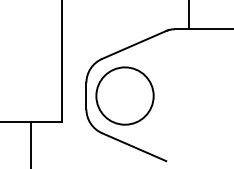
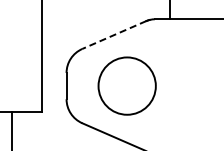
line: (134, 44) -> (114, 34), solid -> dashed
circle: (124, 95) -> (126, 85), moved

